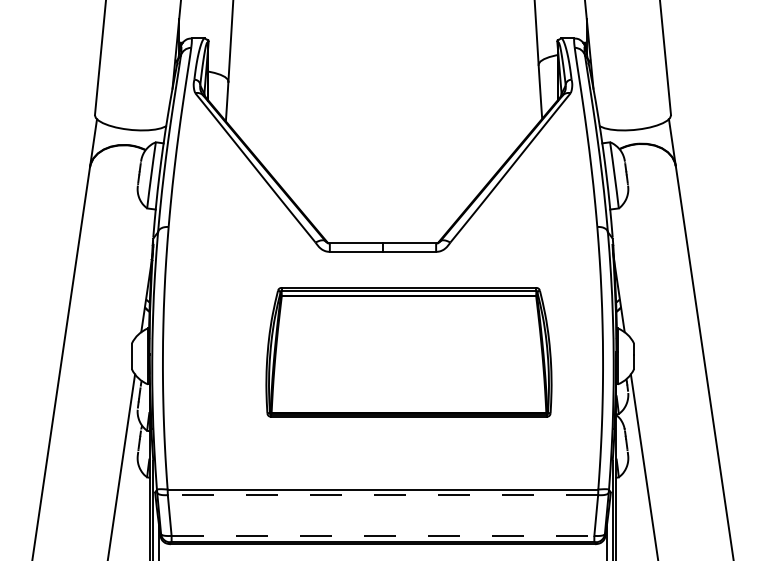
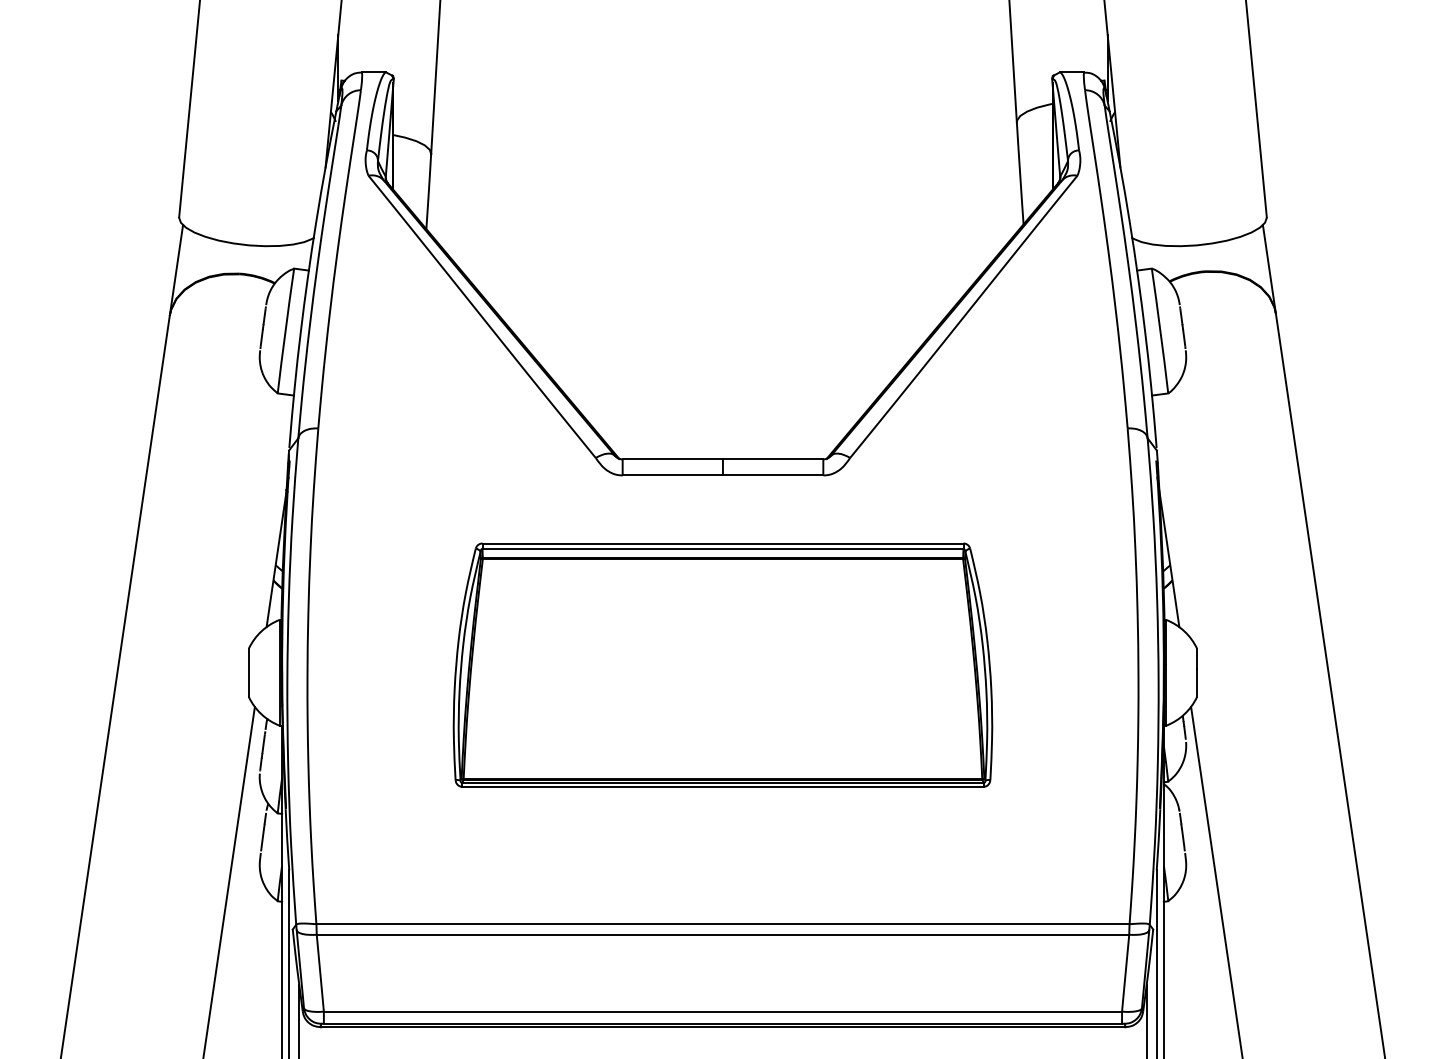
part: (408, 352) -> (722, 665), moved
line: (382, 495) -> (722, 935), dashed -> solid
line: (383, 535) -> (723, 1010), dashed -> solid

